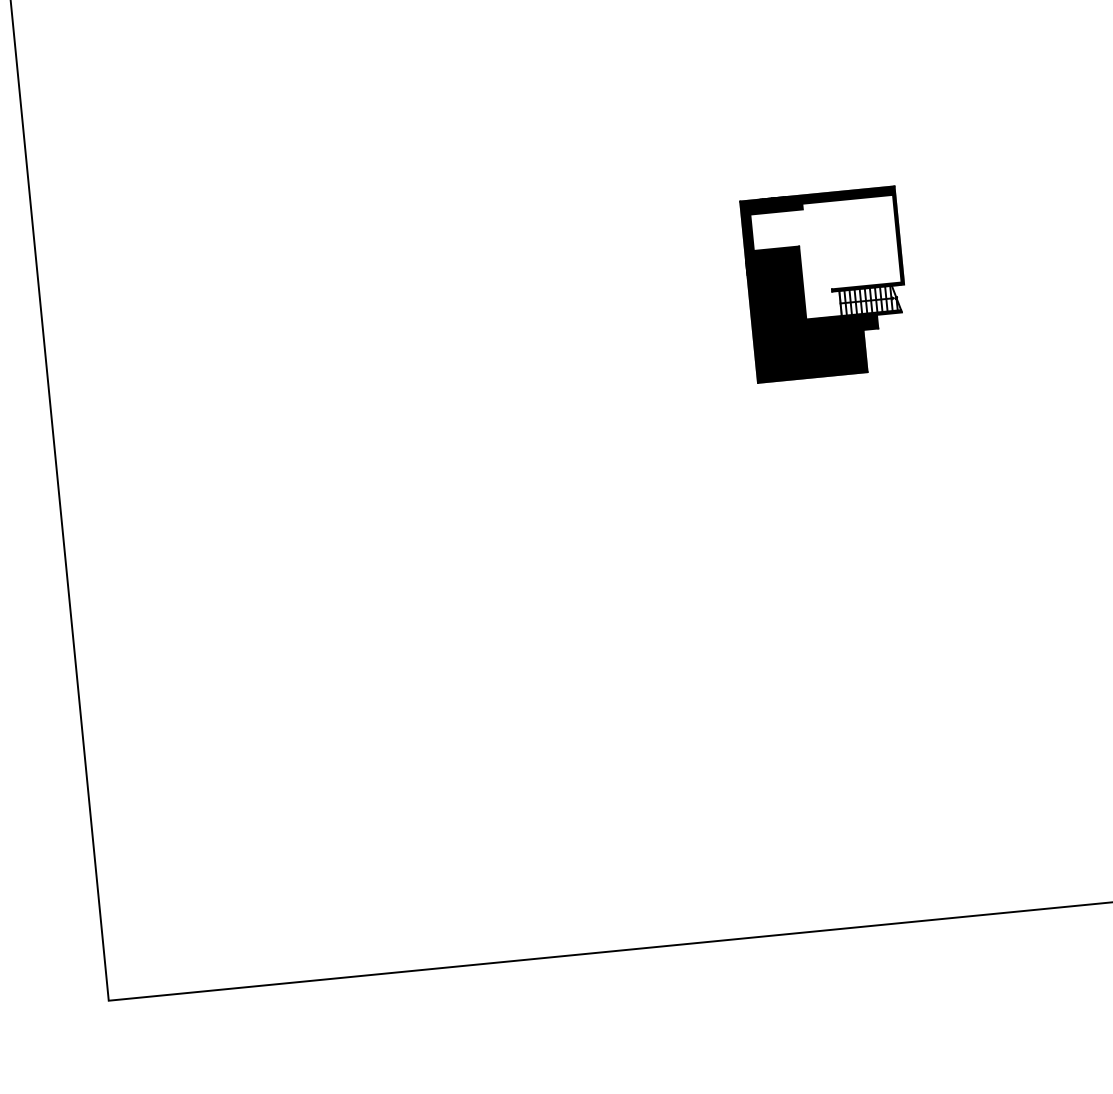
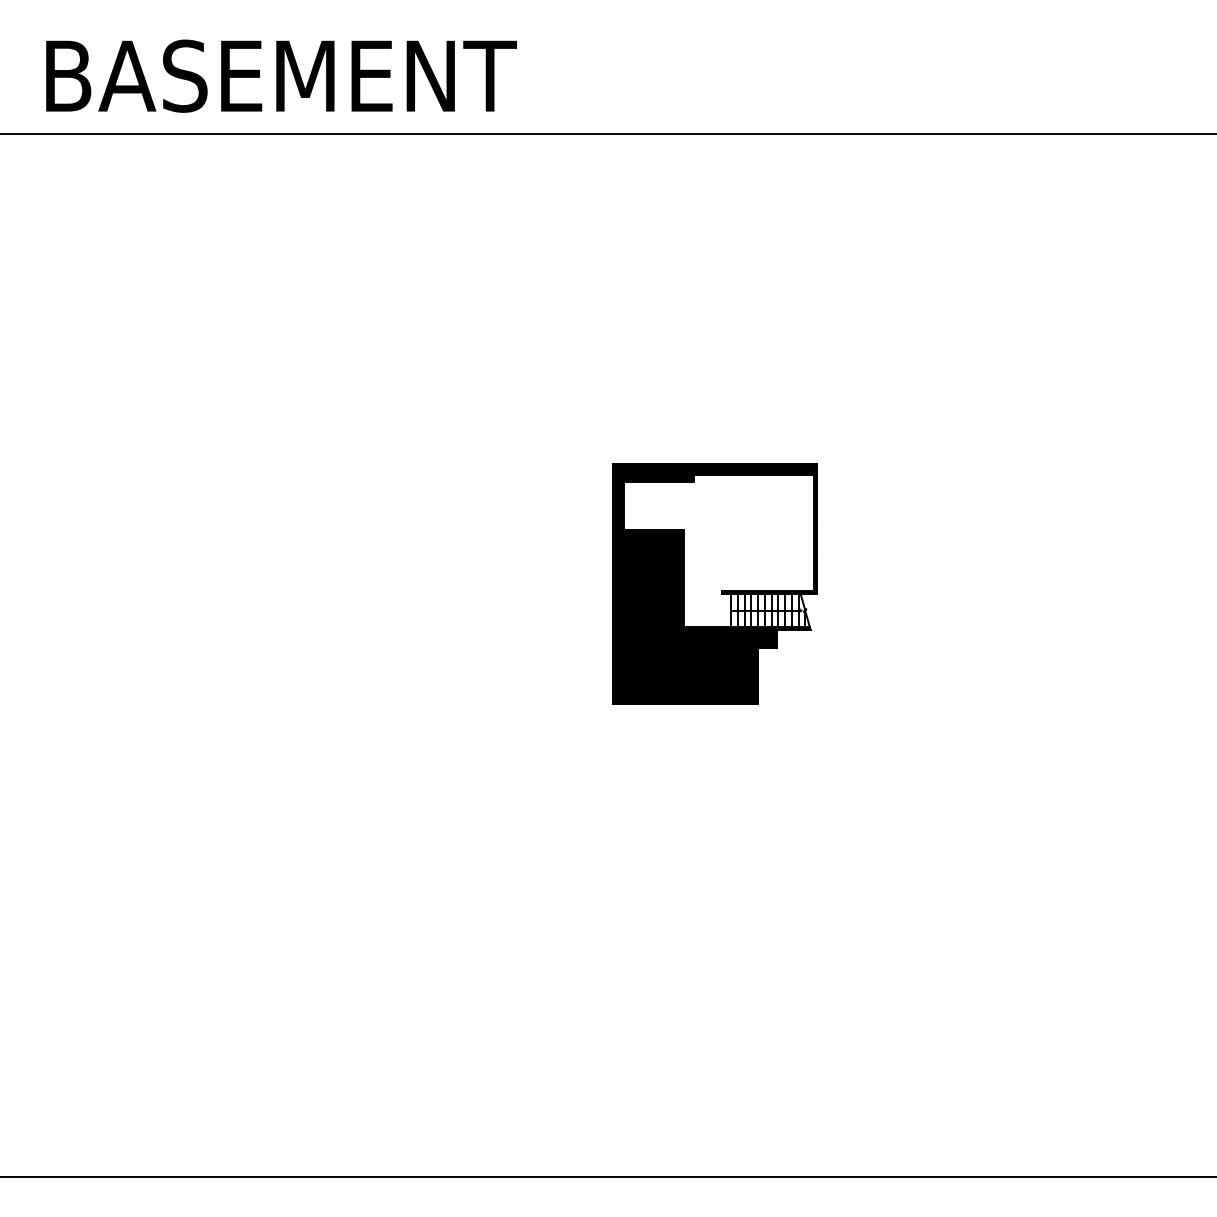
part: (825, 284) -> (714, 583), size x1.43

